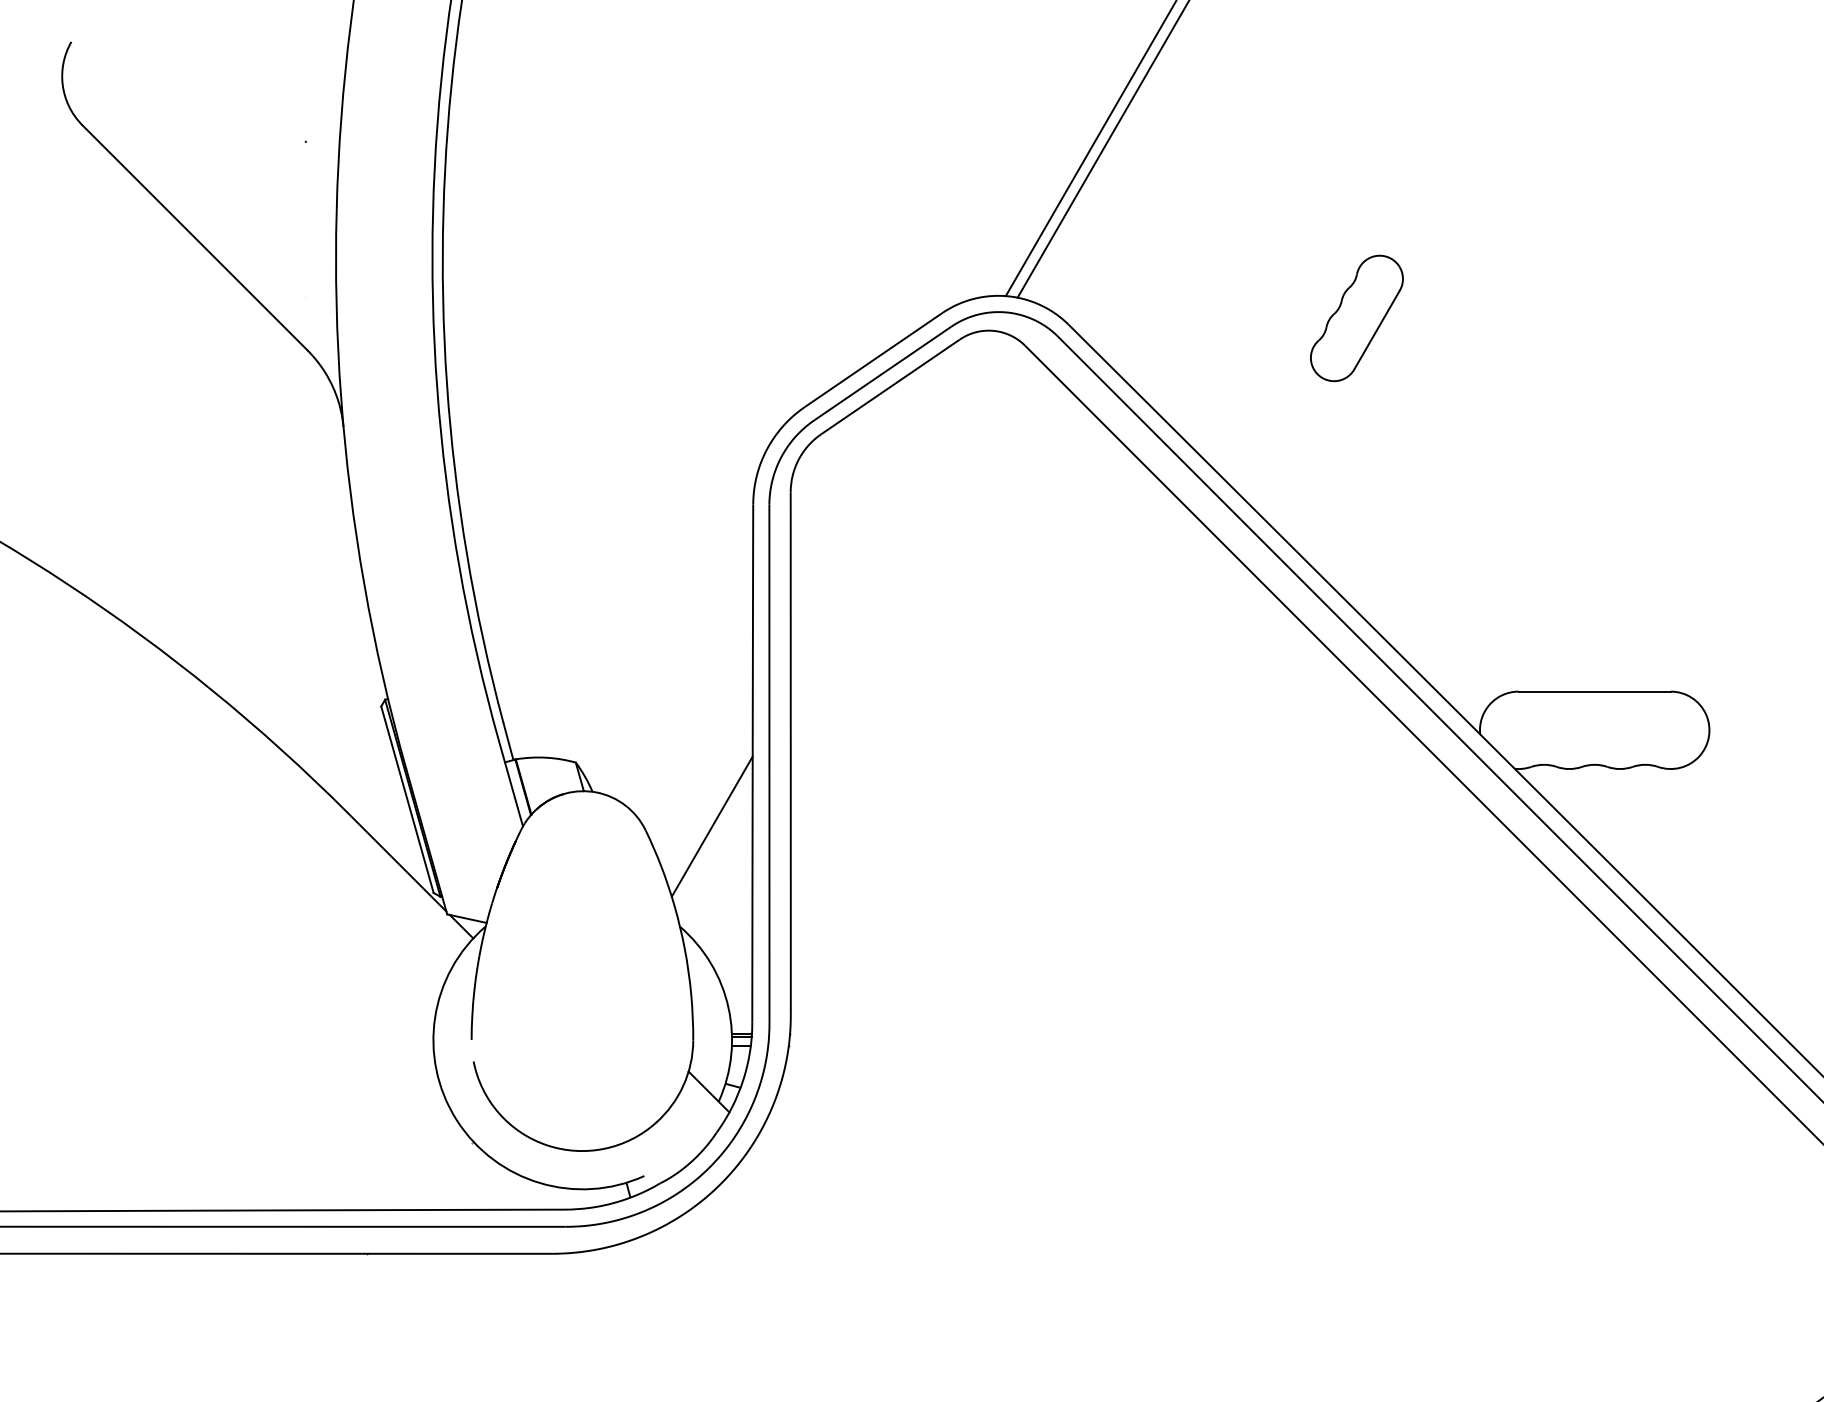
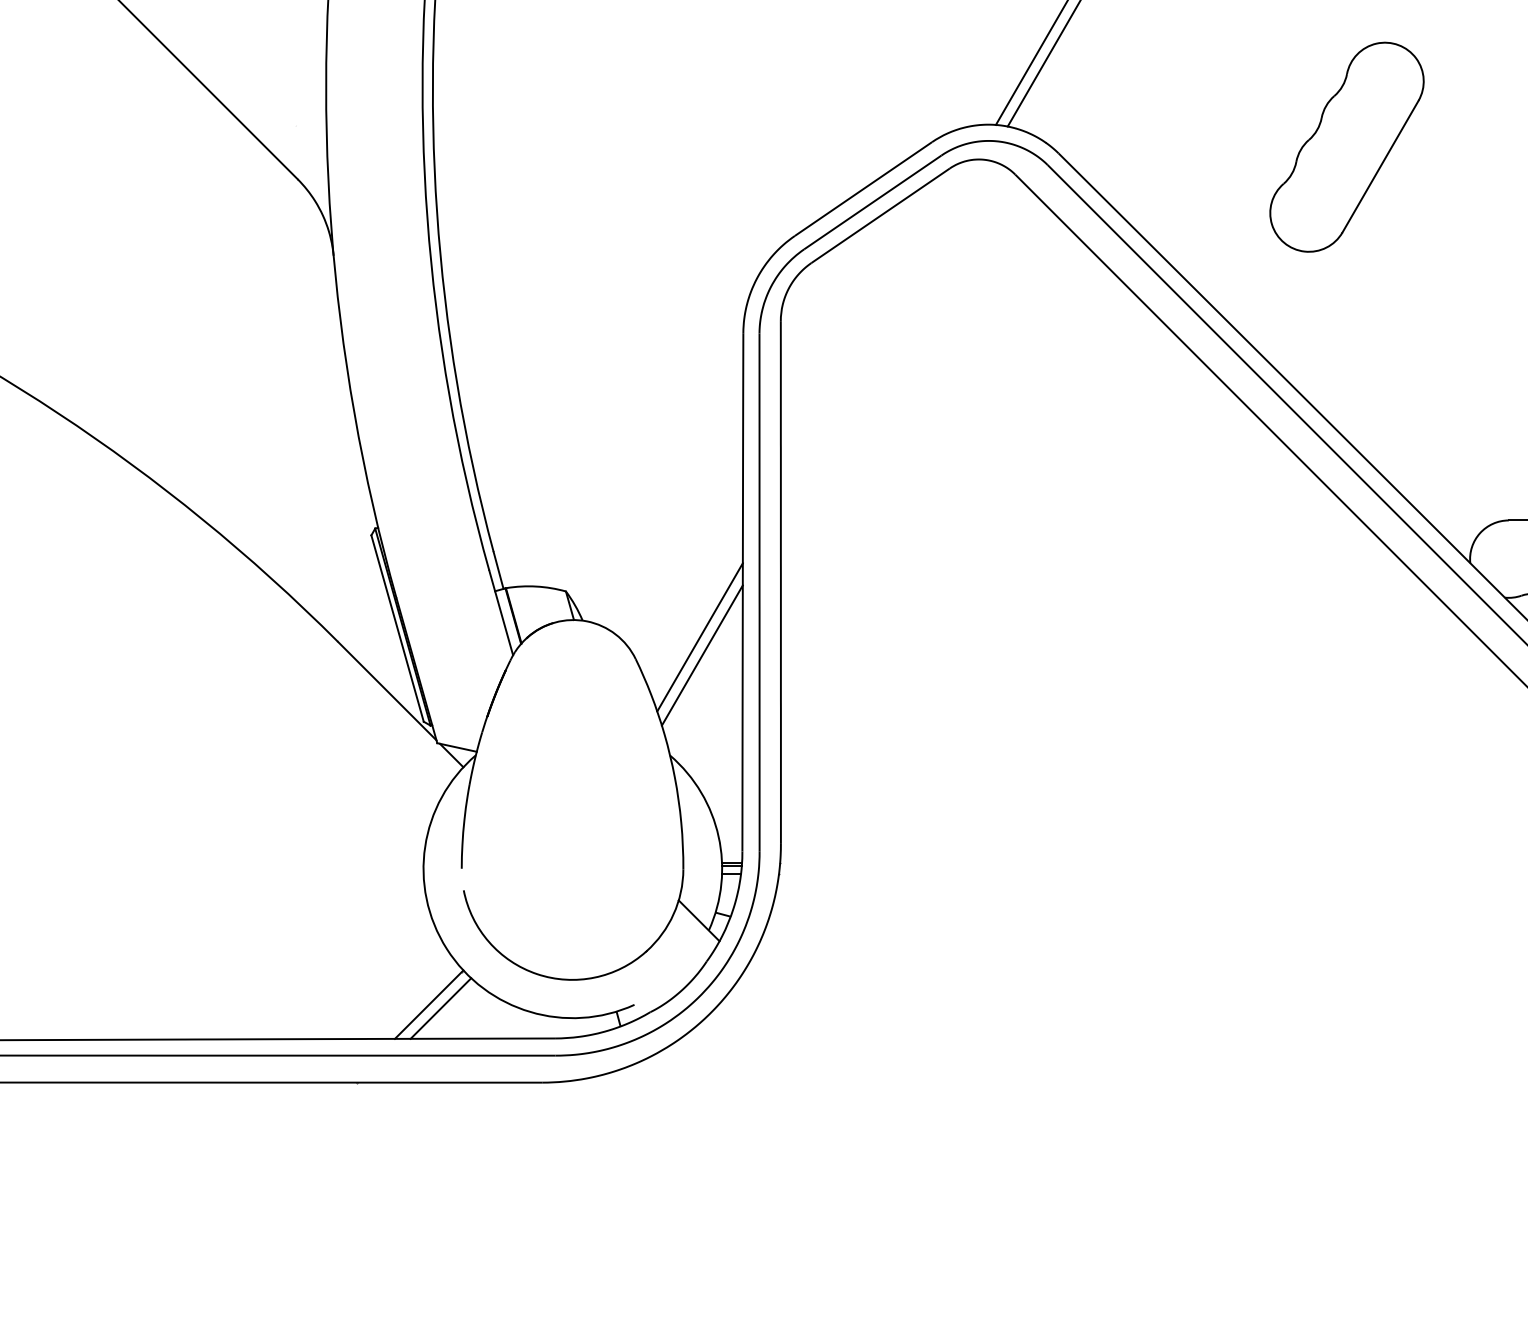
part: (1356, 318) -> (1346, 147), size x1.67
line: (709, 808) -> (699, 637), added
line: (438, 1175) -> (428, 1004), added
line: (450, 1179) -> (440, 1008), added

